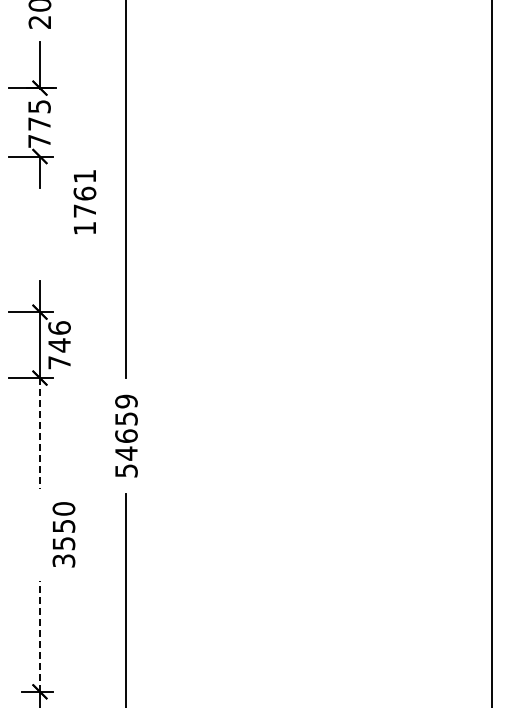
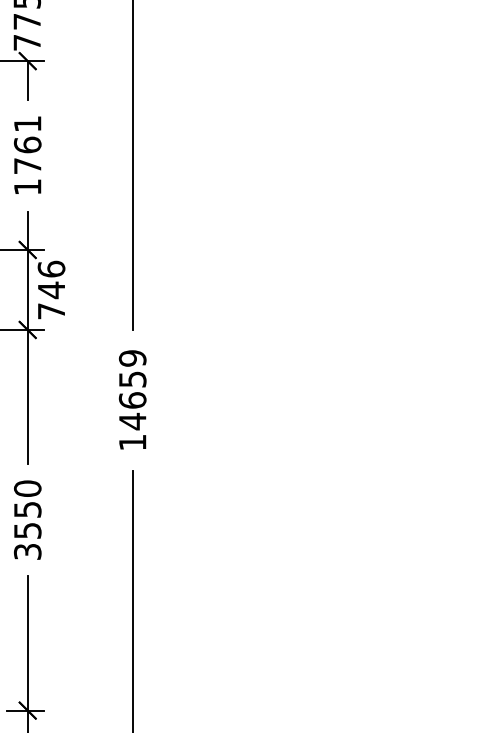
text: (84, 201) -> (27, 154), moved
line: (39, 433) -> (27, 397), dashed -> solid
text: (126, 470) -> (132, 442), 54659 -> 14659
text: (63, 534) -> (27, 519), moved
line: (39, 635) -> (27, 642), dashed -> solid

